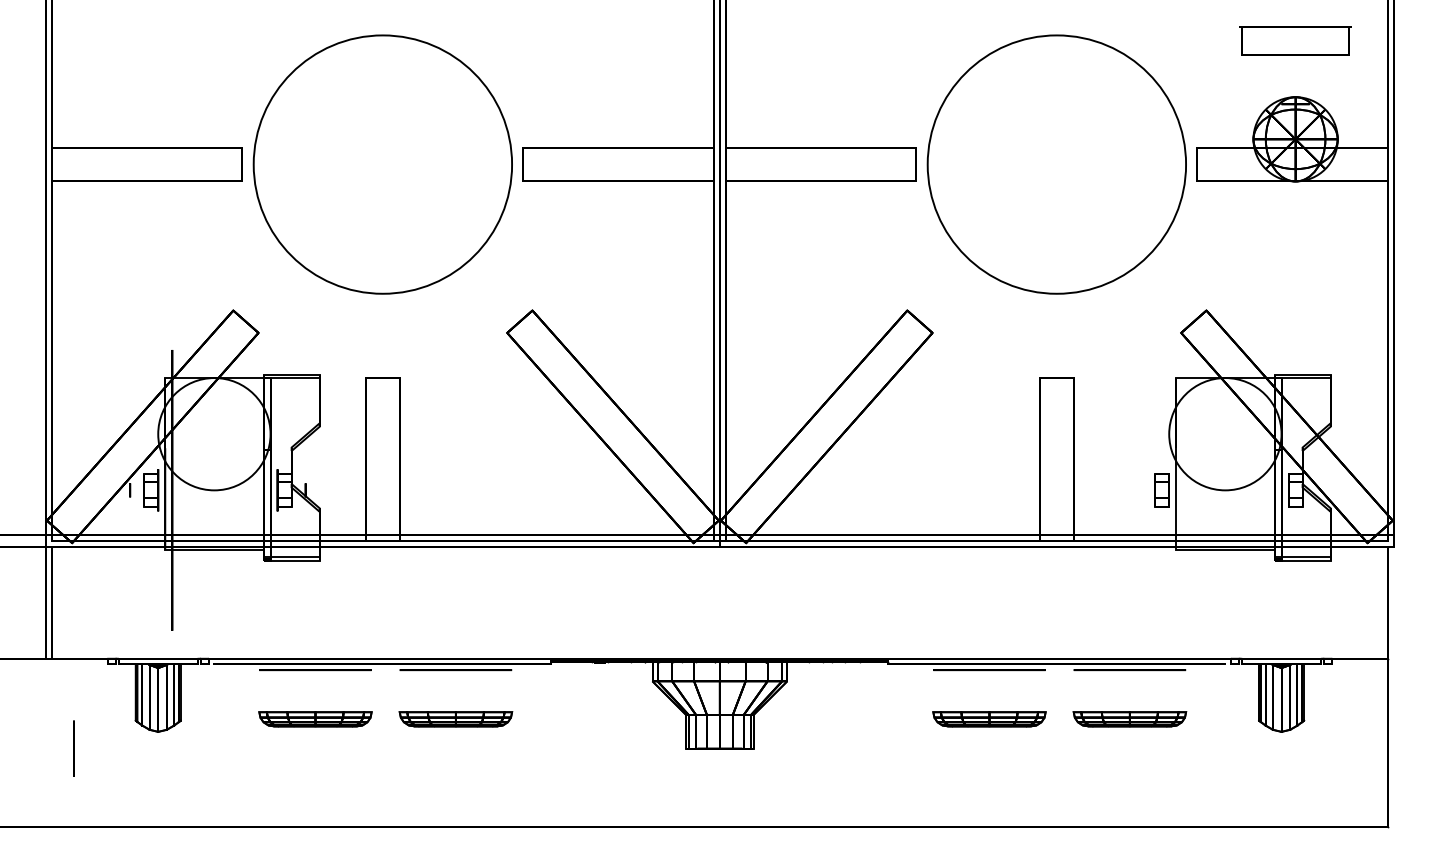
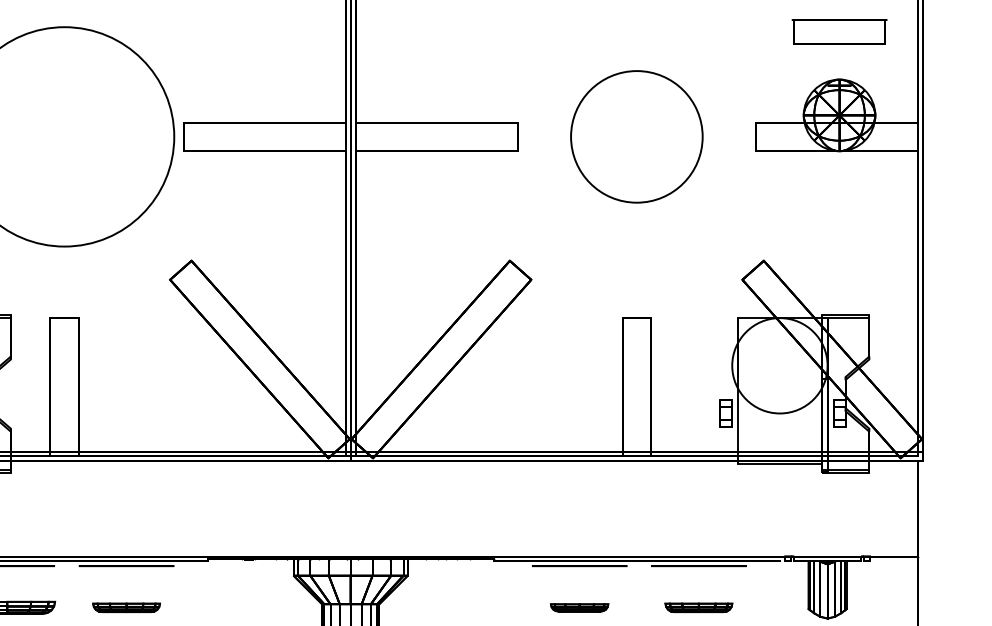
circle: (1056, 164) -> (636, 136), size x0.6
part: (455, 719) -> (126, 608), size x0.7
part: (989, 719) -> (579, 608), size x0.6
part: (1129, 719) -> (698, 608), size x0.7

